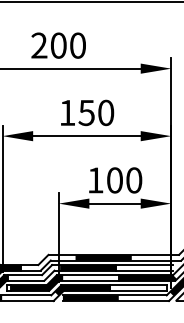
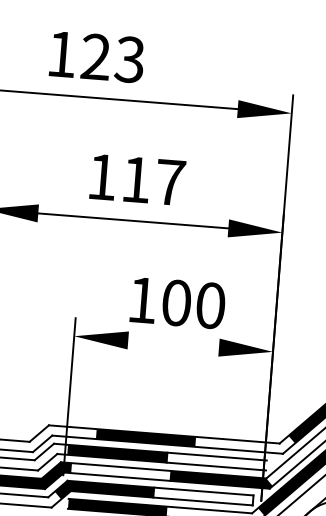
text: (58, 45) -> (95, 56), 200 -> 123
text: (96, 112) -> (153, 180), 150 -> 117
line: (114, 203) -> (172, 343), removed

